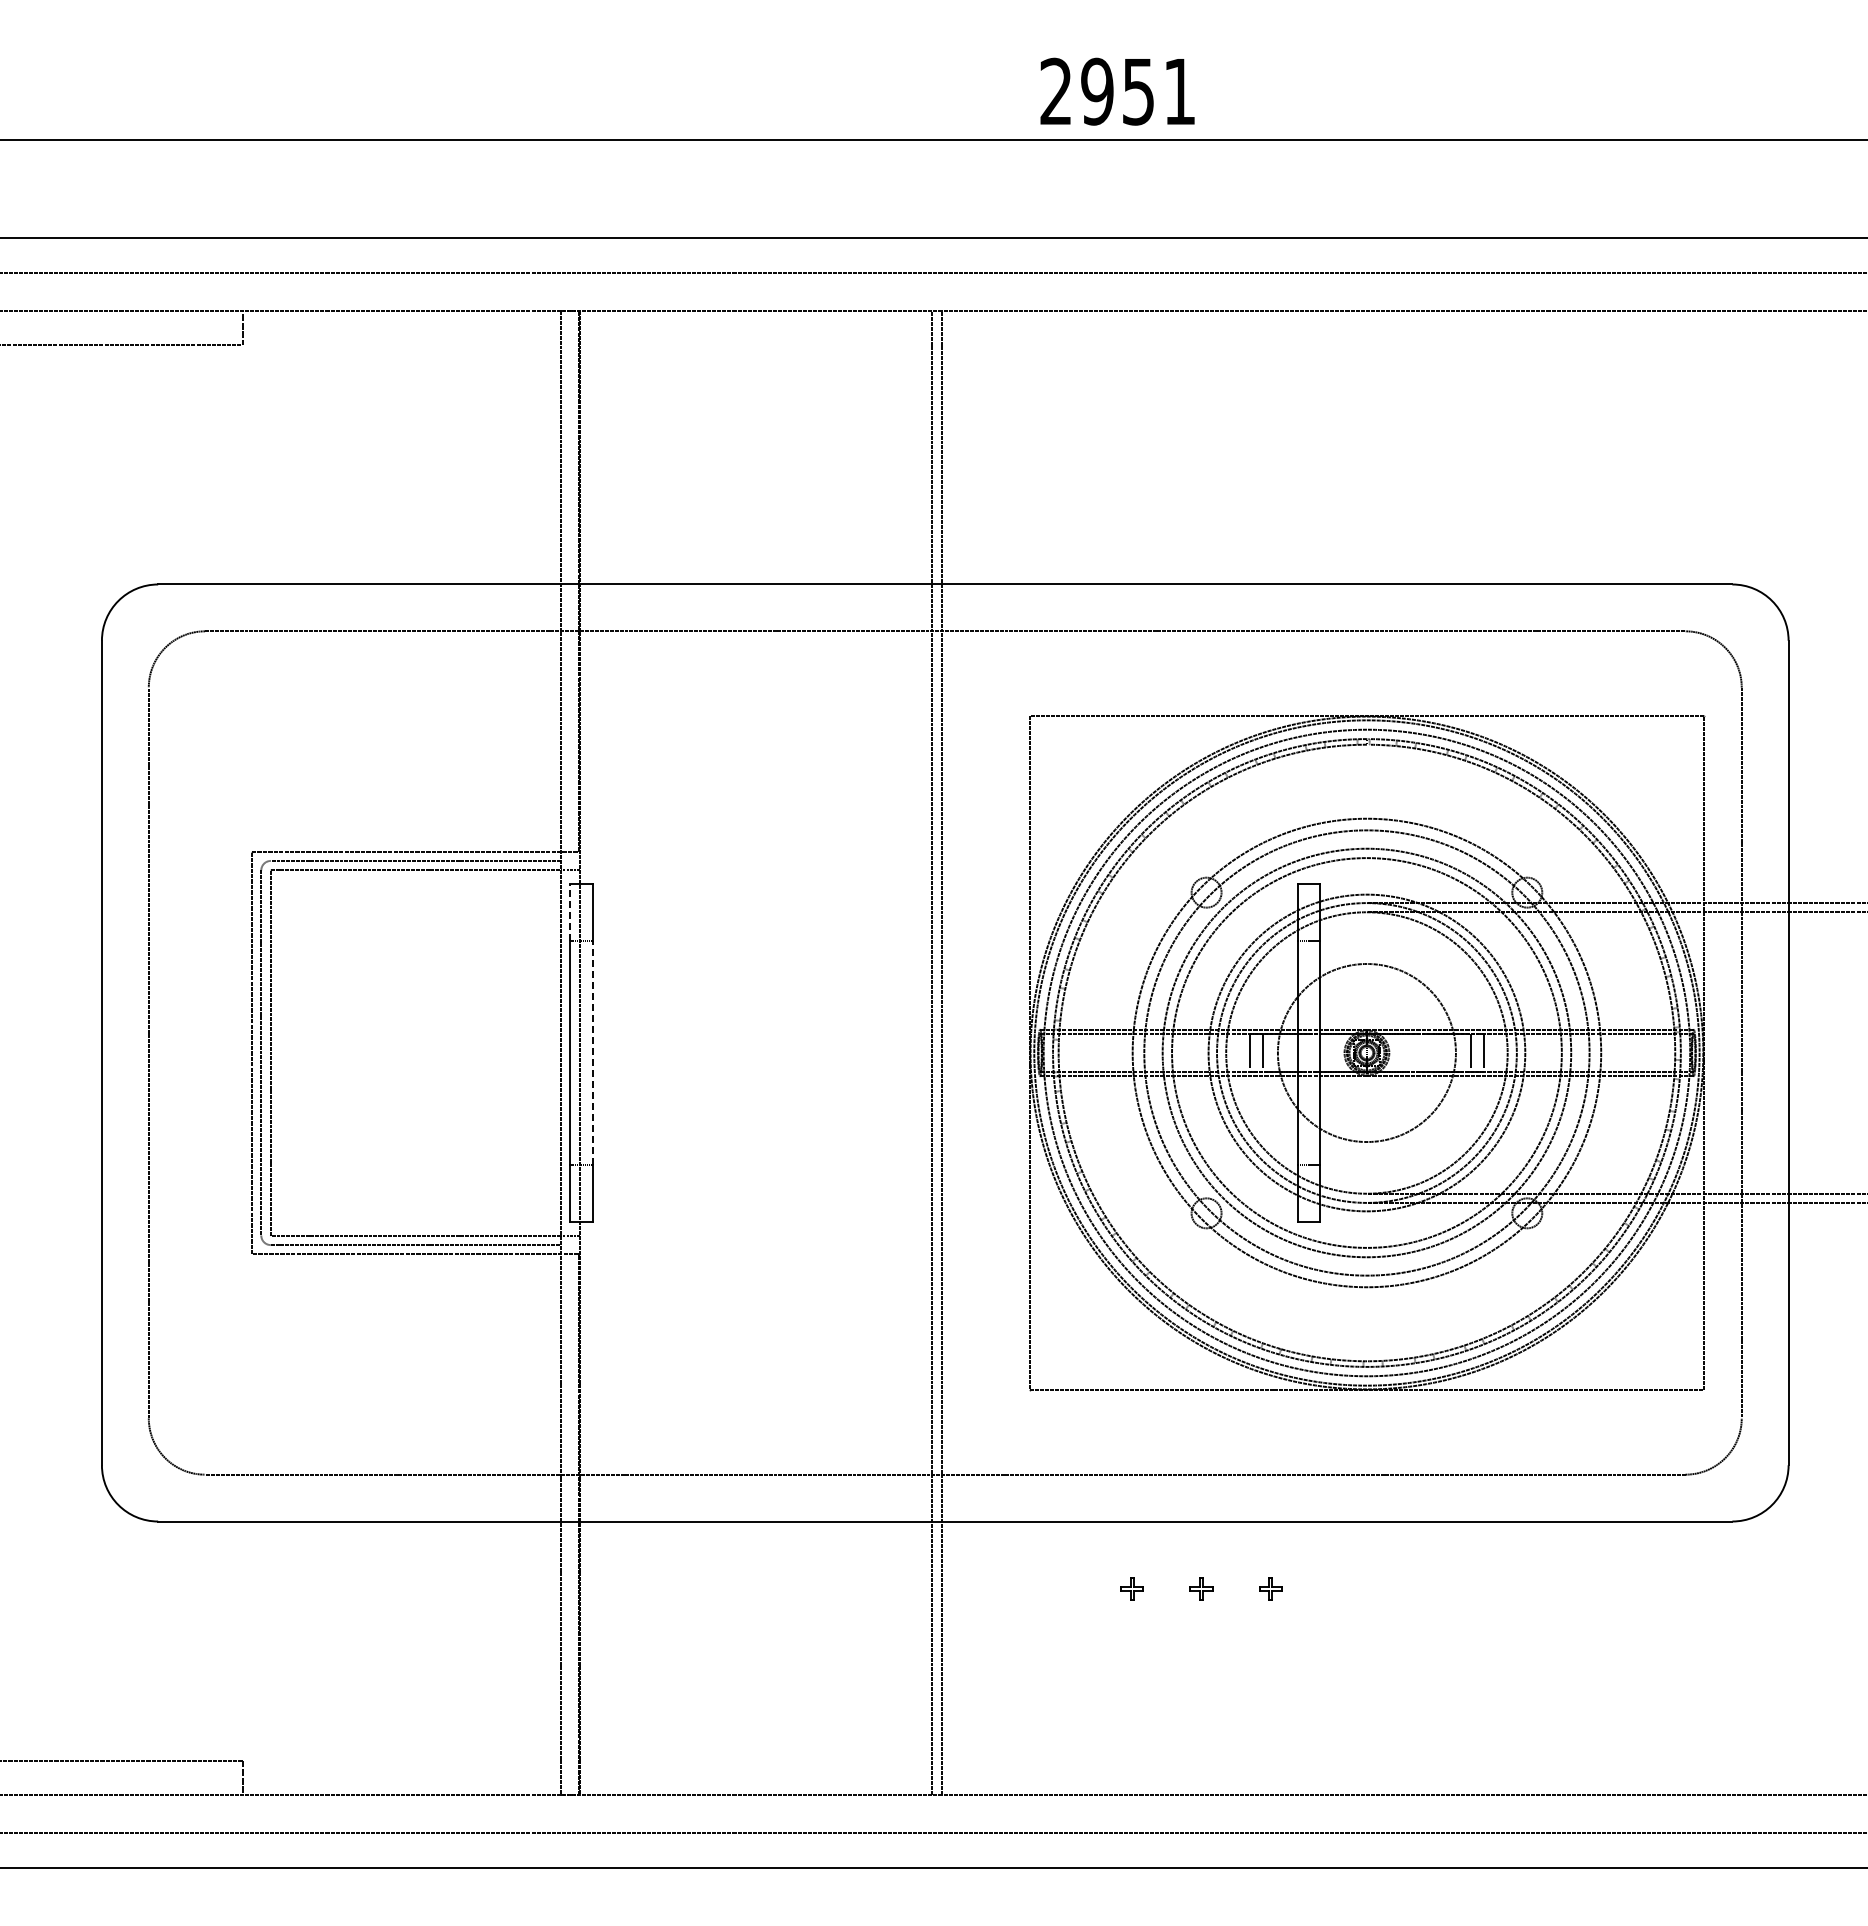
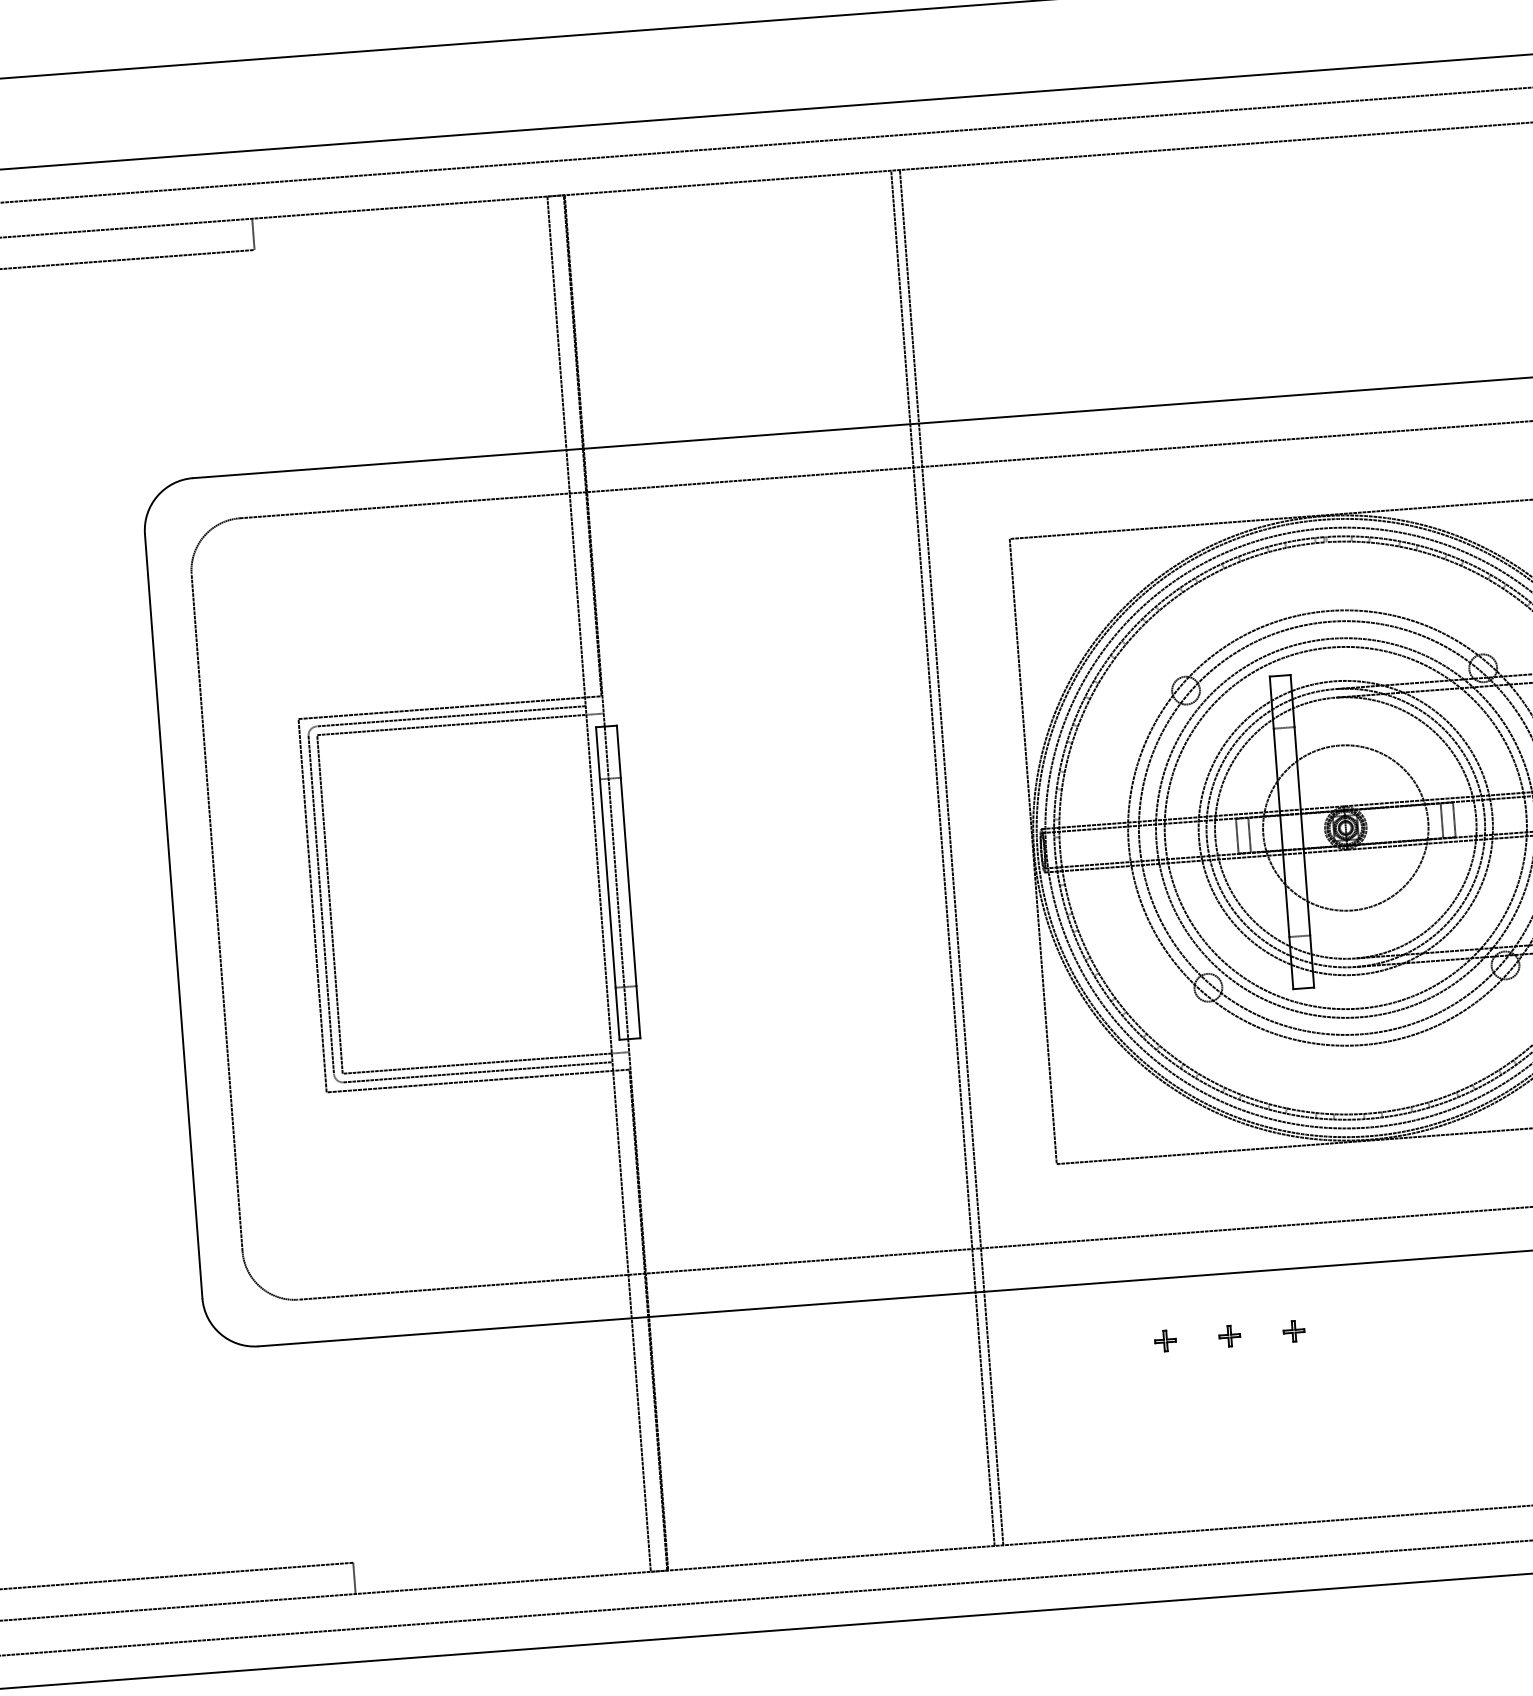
line: (570, 911) -> (597, 752), dashed -> solid
line: (592, 1052) -> (628, 881), dashed -> solid

